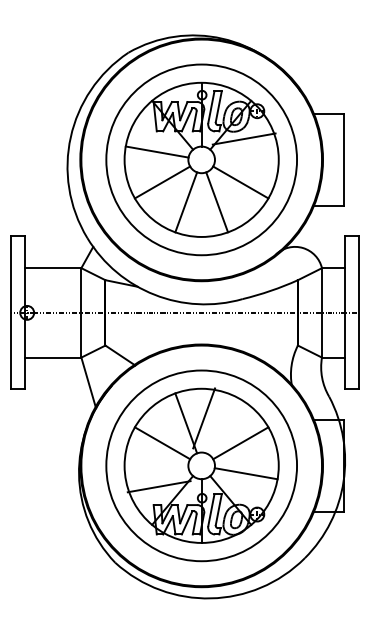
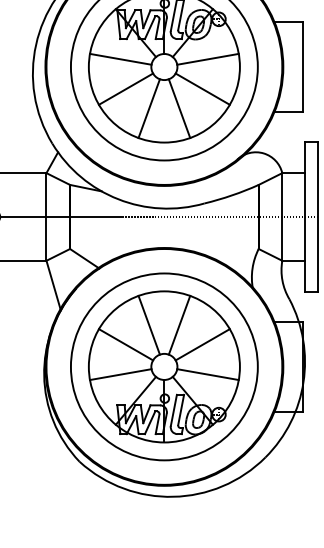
line: (243, 138) -> (207, 58), moved
line: (204, 418) -> (179, 325), moved
line: (158, 486) -> (120, 374), moved

